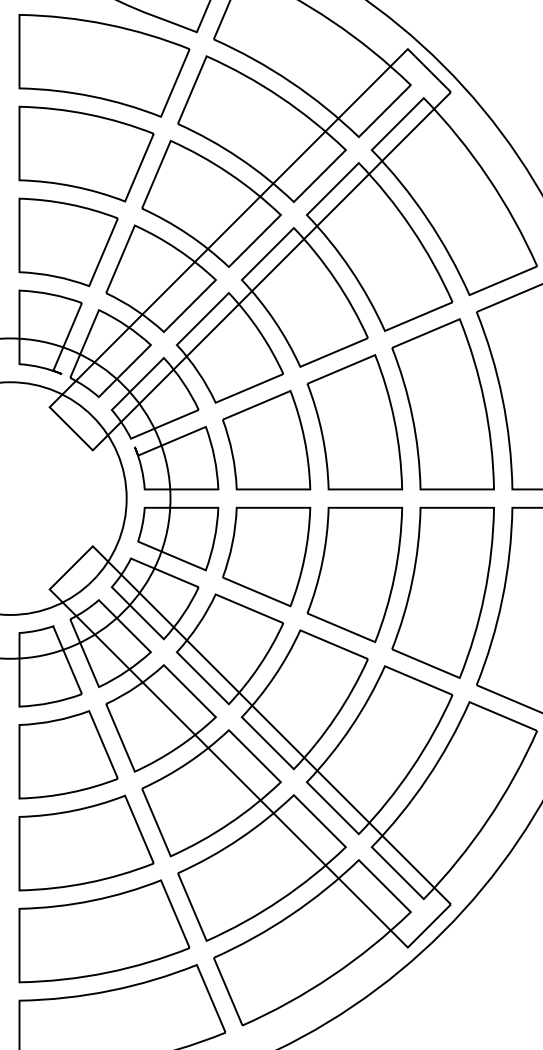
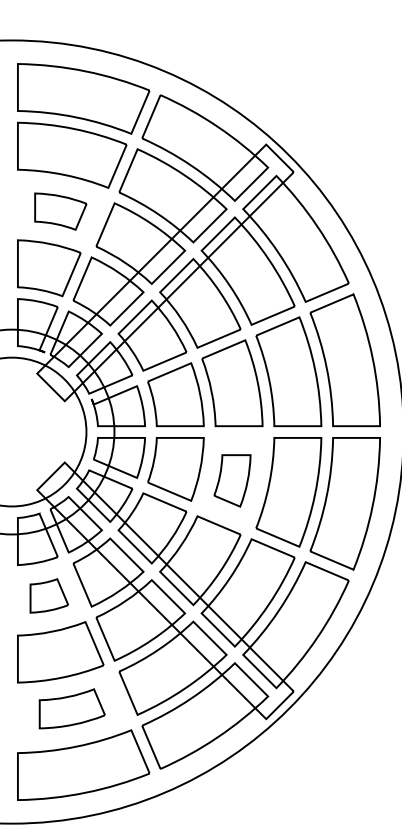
part: (86, 153) -> (60, 211), size x0.6
part: (355, 574) -> (232, 480), size x0.6
part: (68, 754) -> (49, 595), size x0.6
part: (104, 930) -> (72, 708), size x0.6

